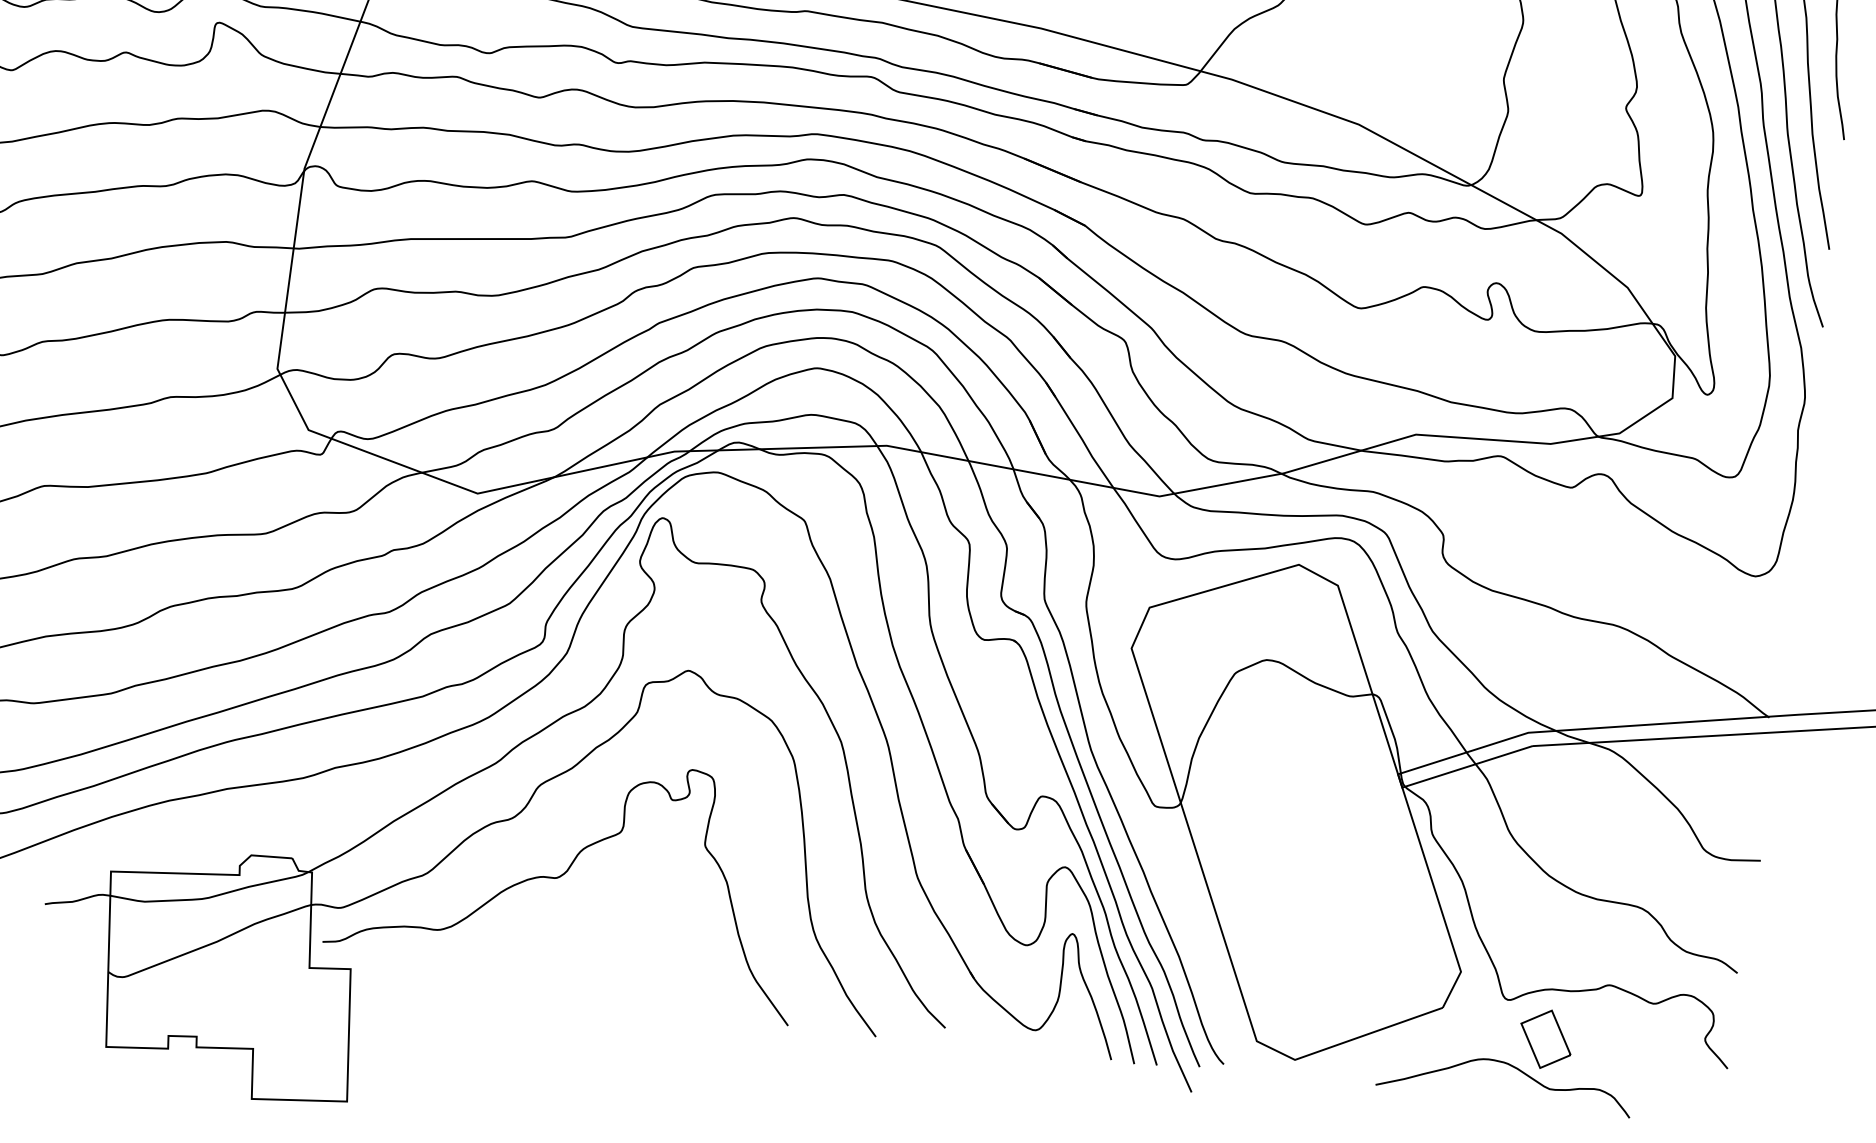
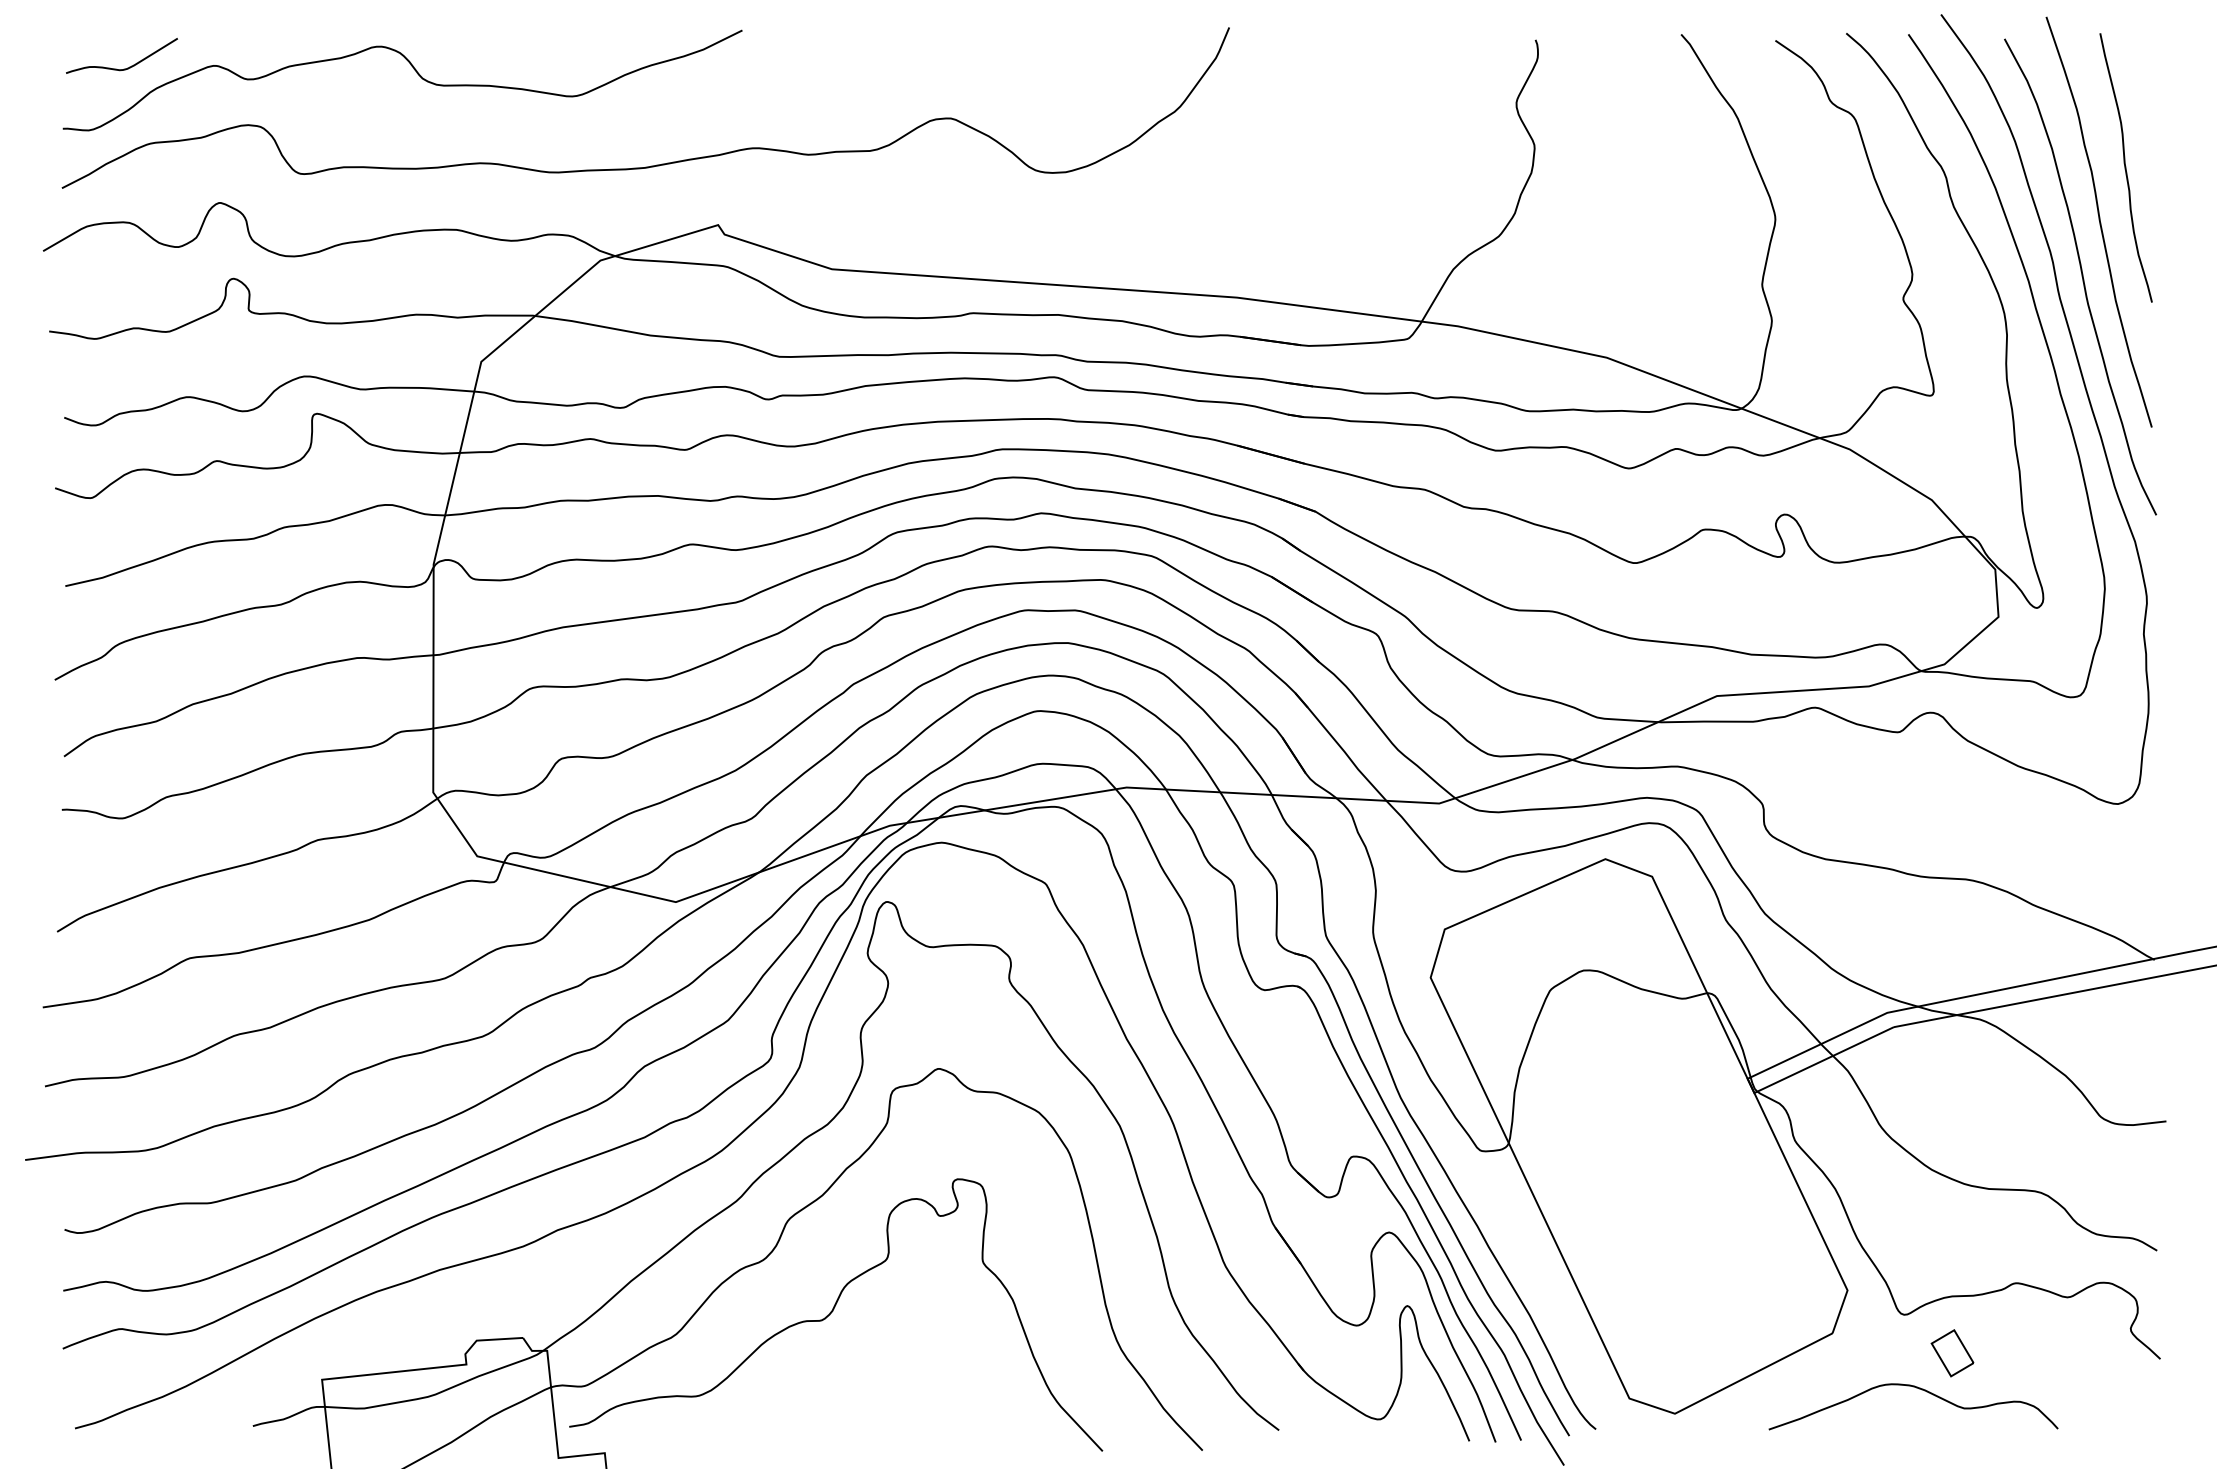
part: (1545, 1039) -> (1952, 1353), size x0.7

